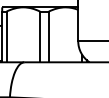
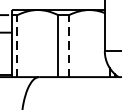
line: (6, 36) -> (17, 45), solid -> dashed
line: (48, 36) -> (68, 45), solid -> dashed

